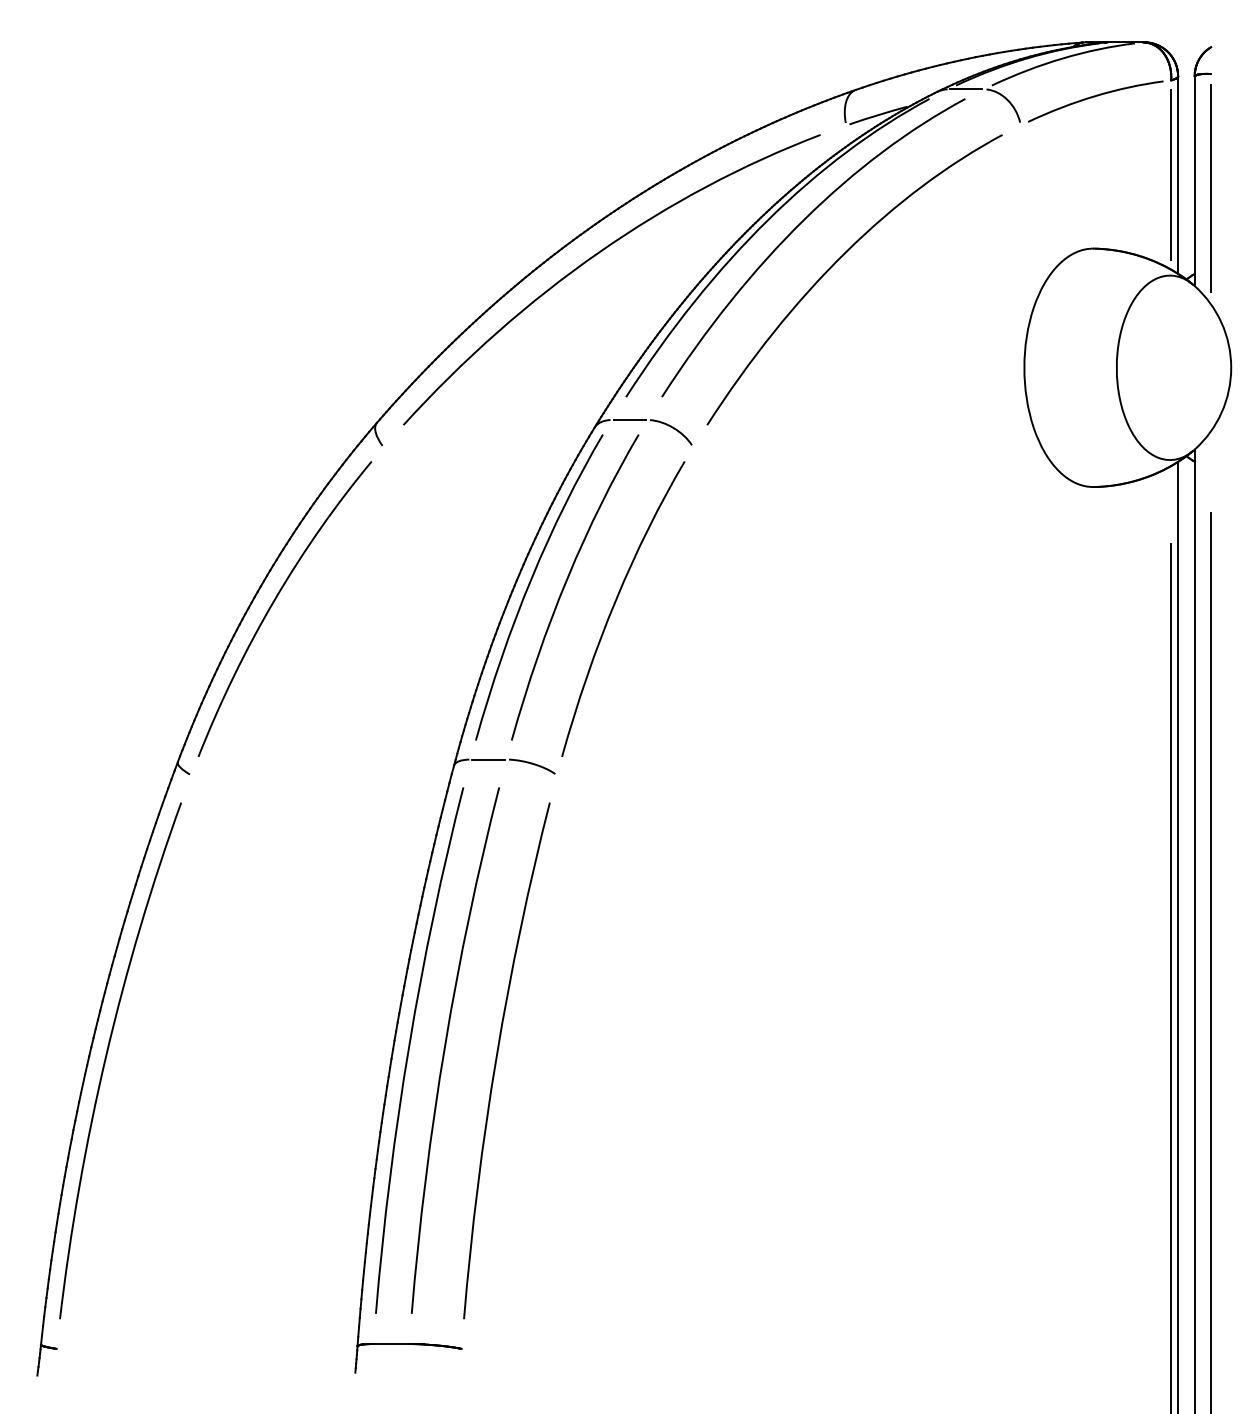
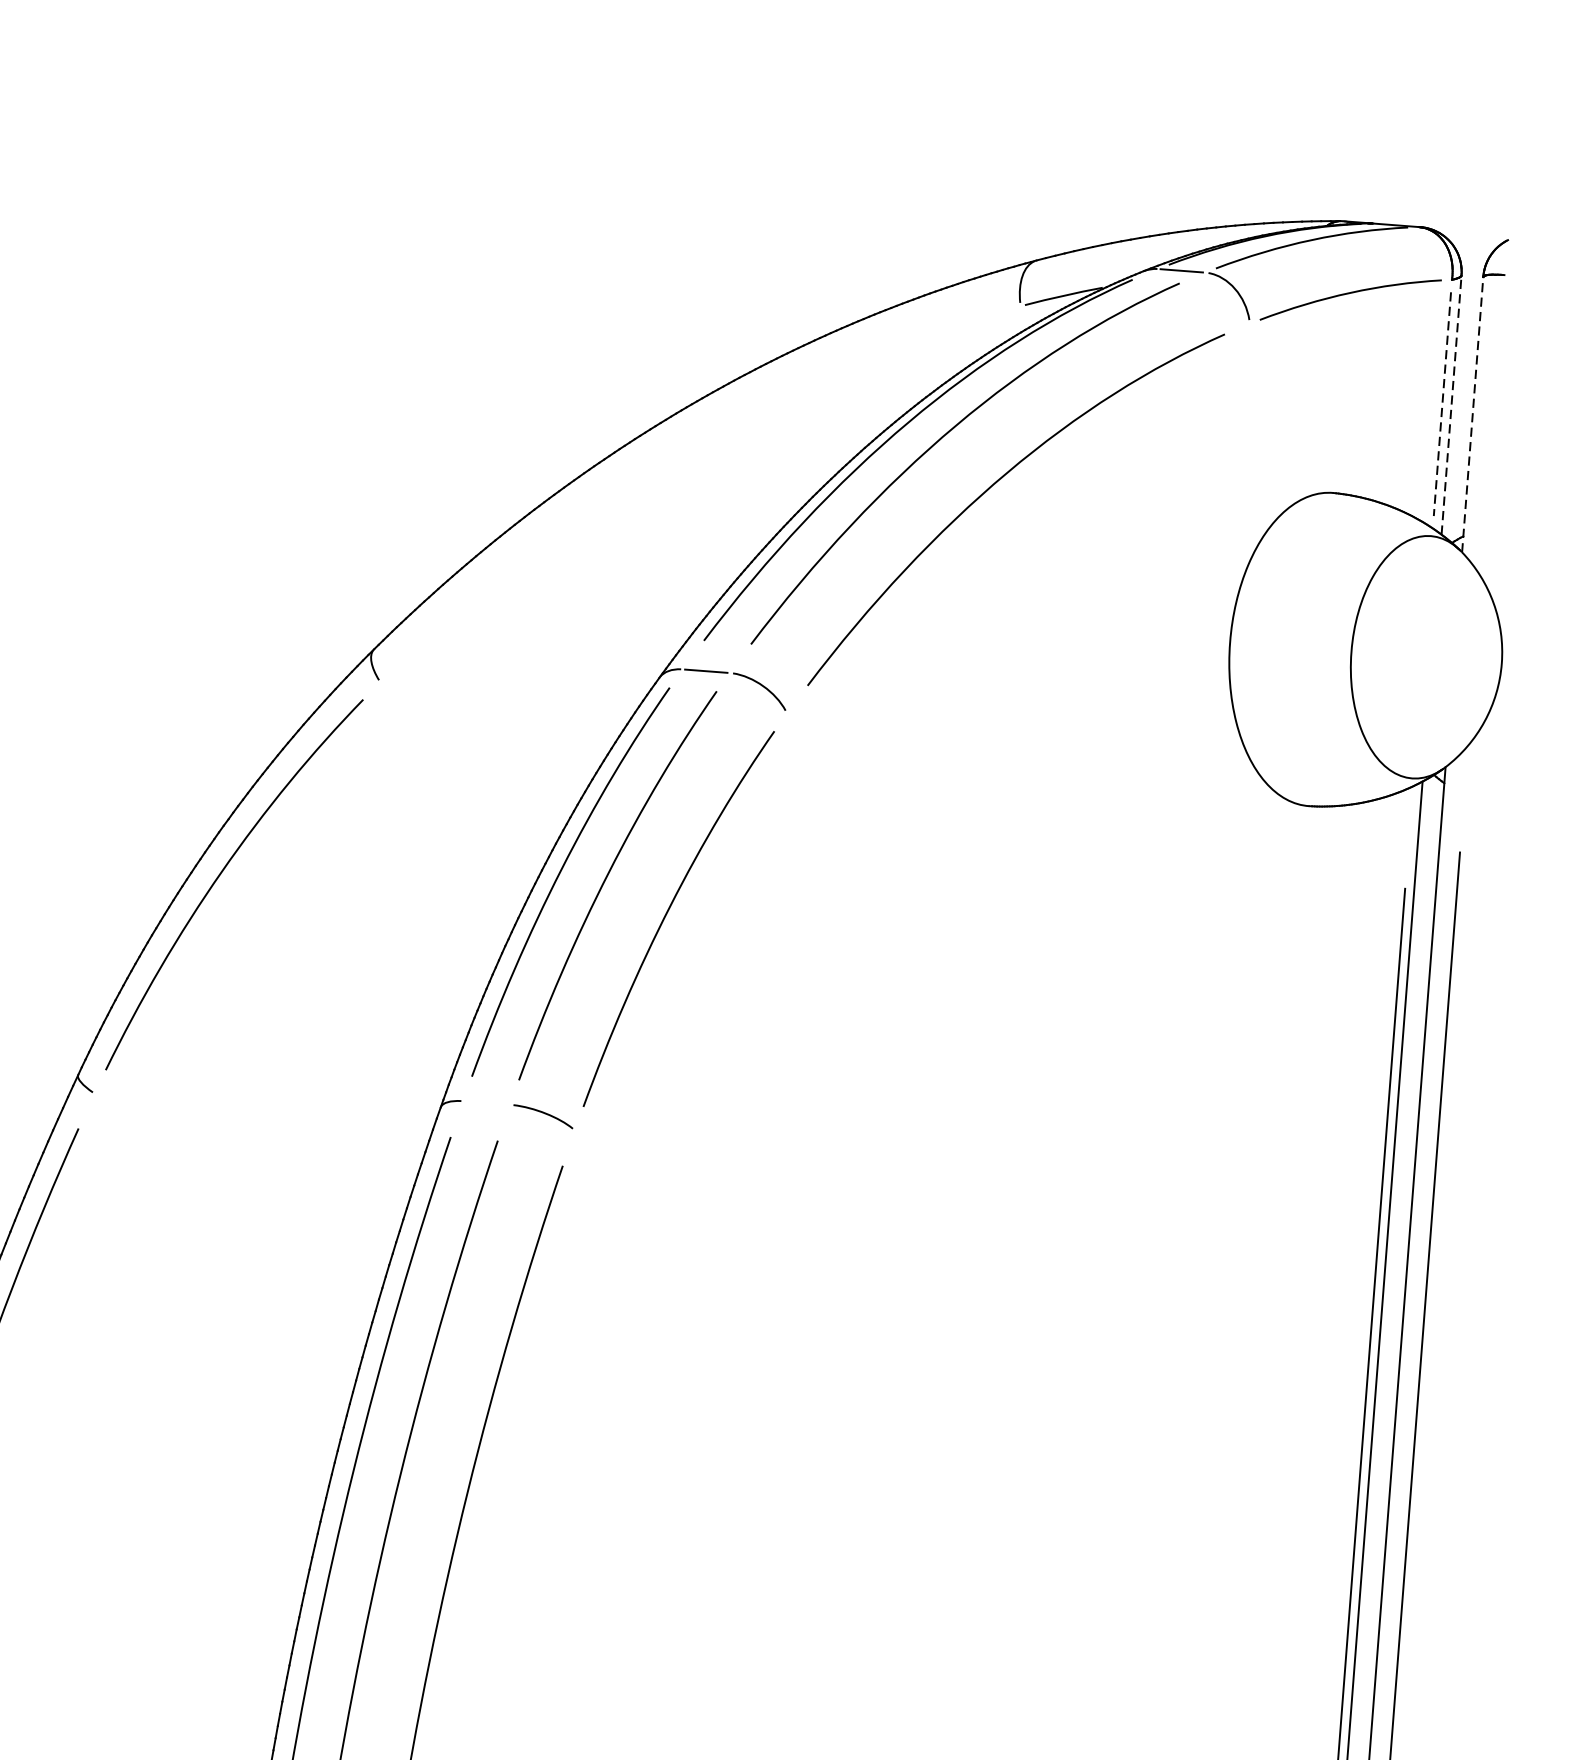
line: (1171, 175) -> (1442, 404), solid -> dashed
line: (1178, 175) -> (1452, 405), solid -> dashed
line: (1194, 181) -> (1472, 414), solid -> dashed
line: (1210, 188) -> (1492, 425), removed
curve: (595, 256) -> (677, 452), removed
line: (488, 759) -> (486, 1102), removed

